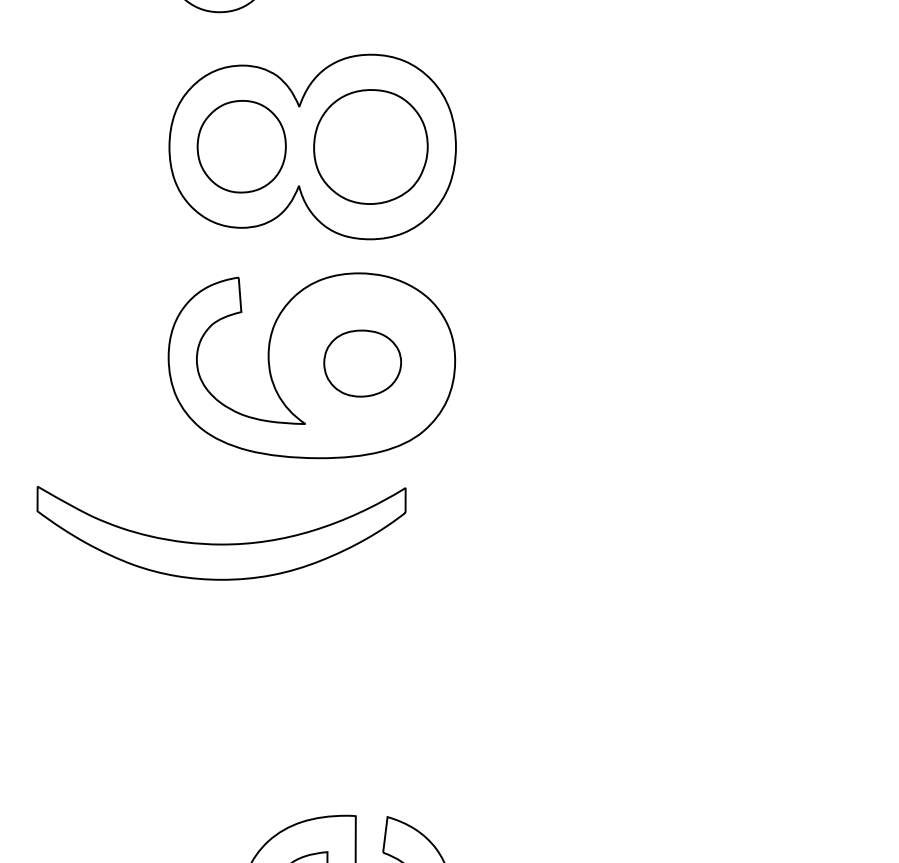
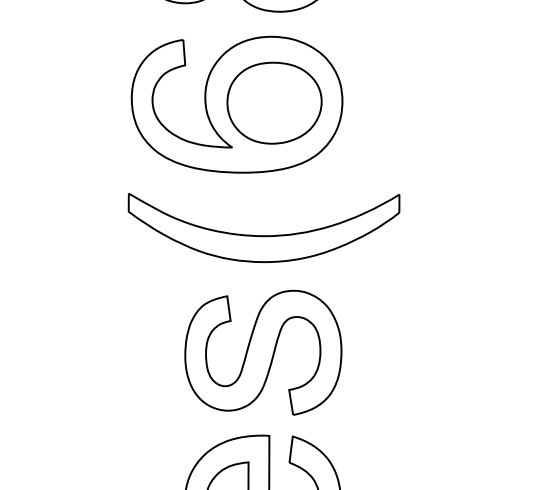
part: (362, 363) -> (274, 103), size x1.67
part: (221, 543) -> (264, 235), moved
part: (347, 702) -> (263, 352), added

